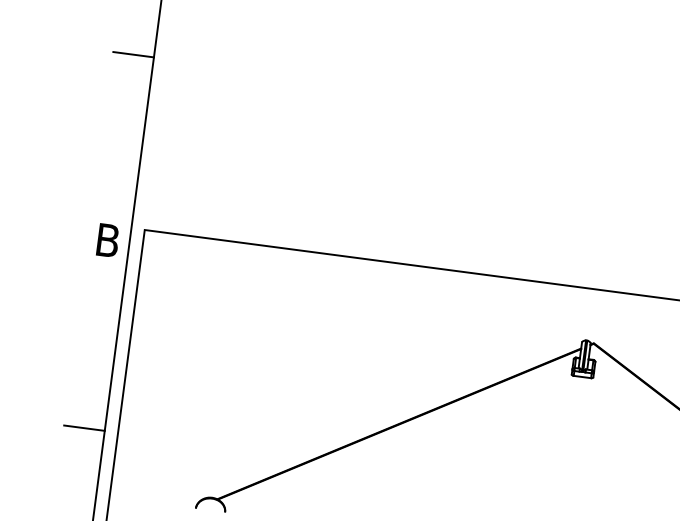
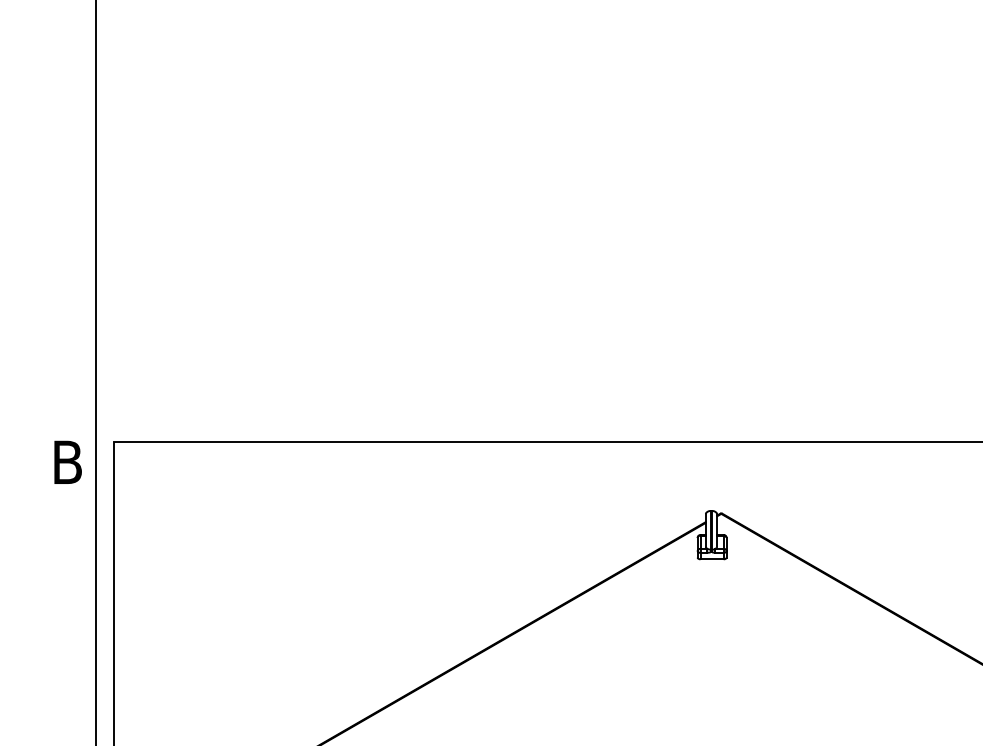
line: (133, 54) -> (69, 214), removed
line: (84, 427) -> (69, 711), removed

